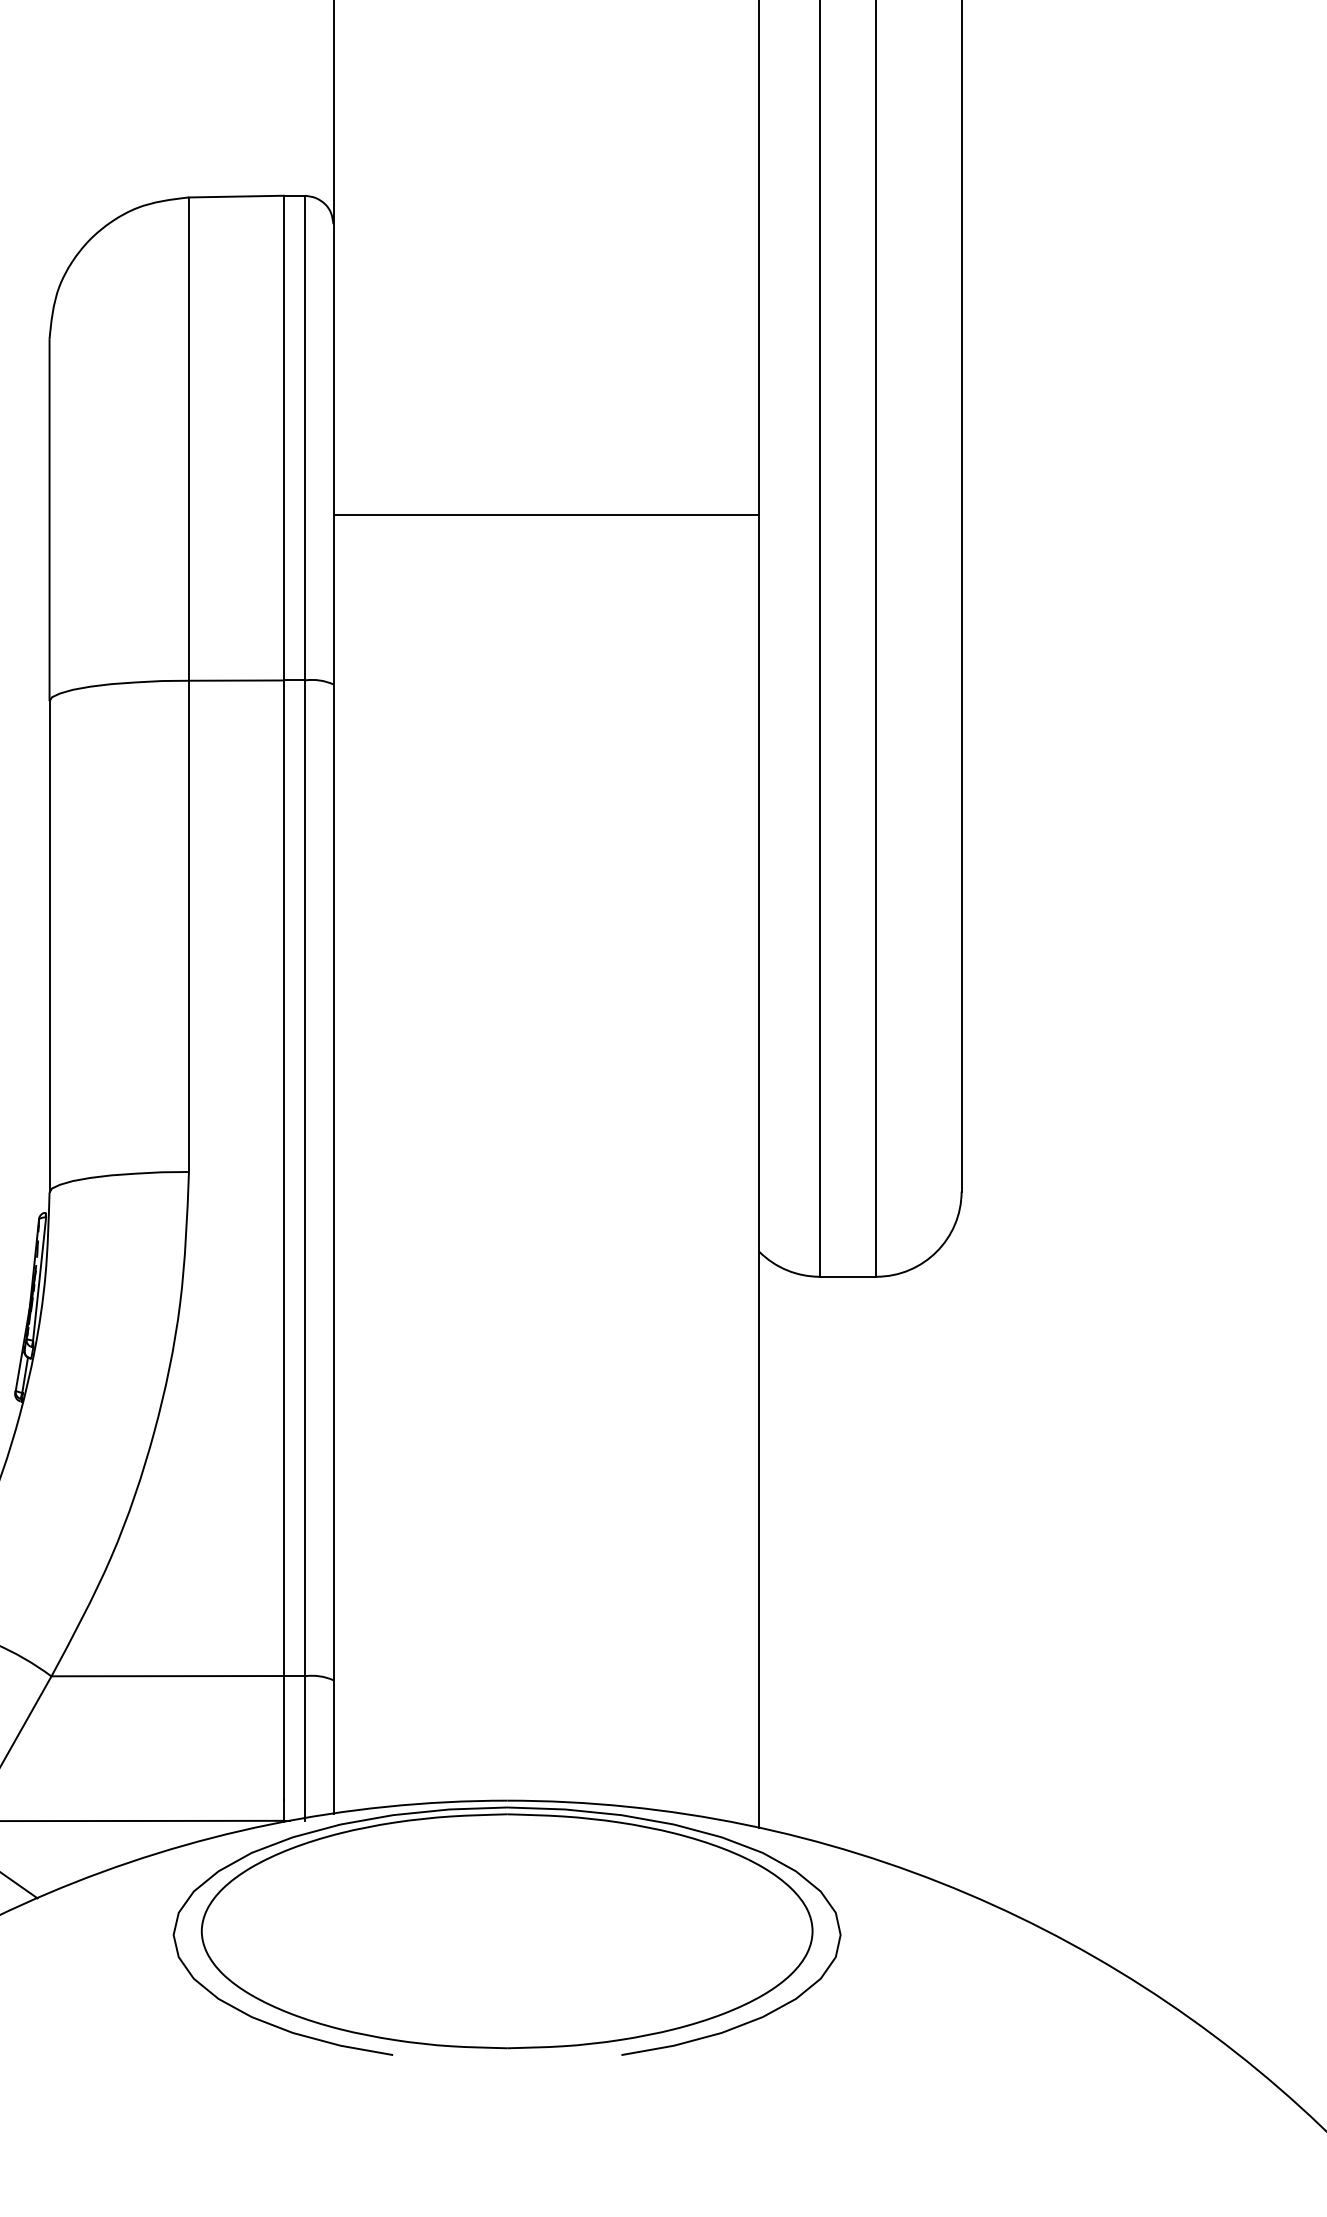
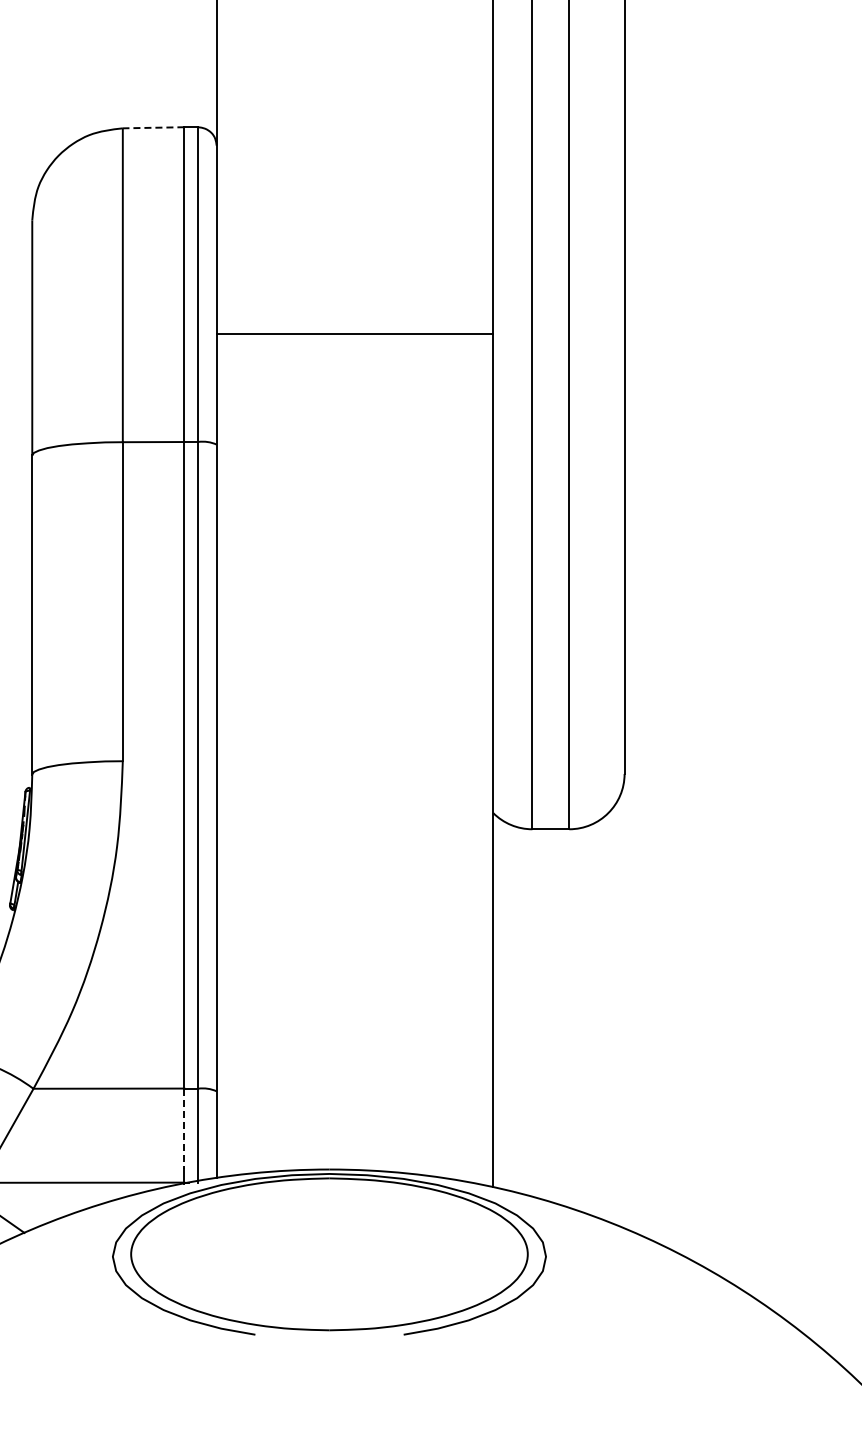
line: (236, 196) -> (153, 127), solid -> dashed
line: (283, 1739) -> (184, 1129), solid -> dashed

